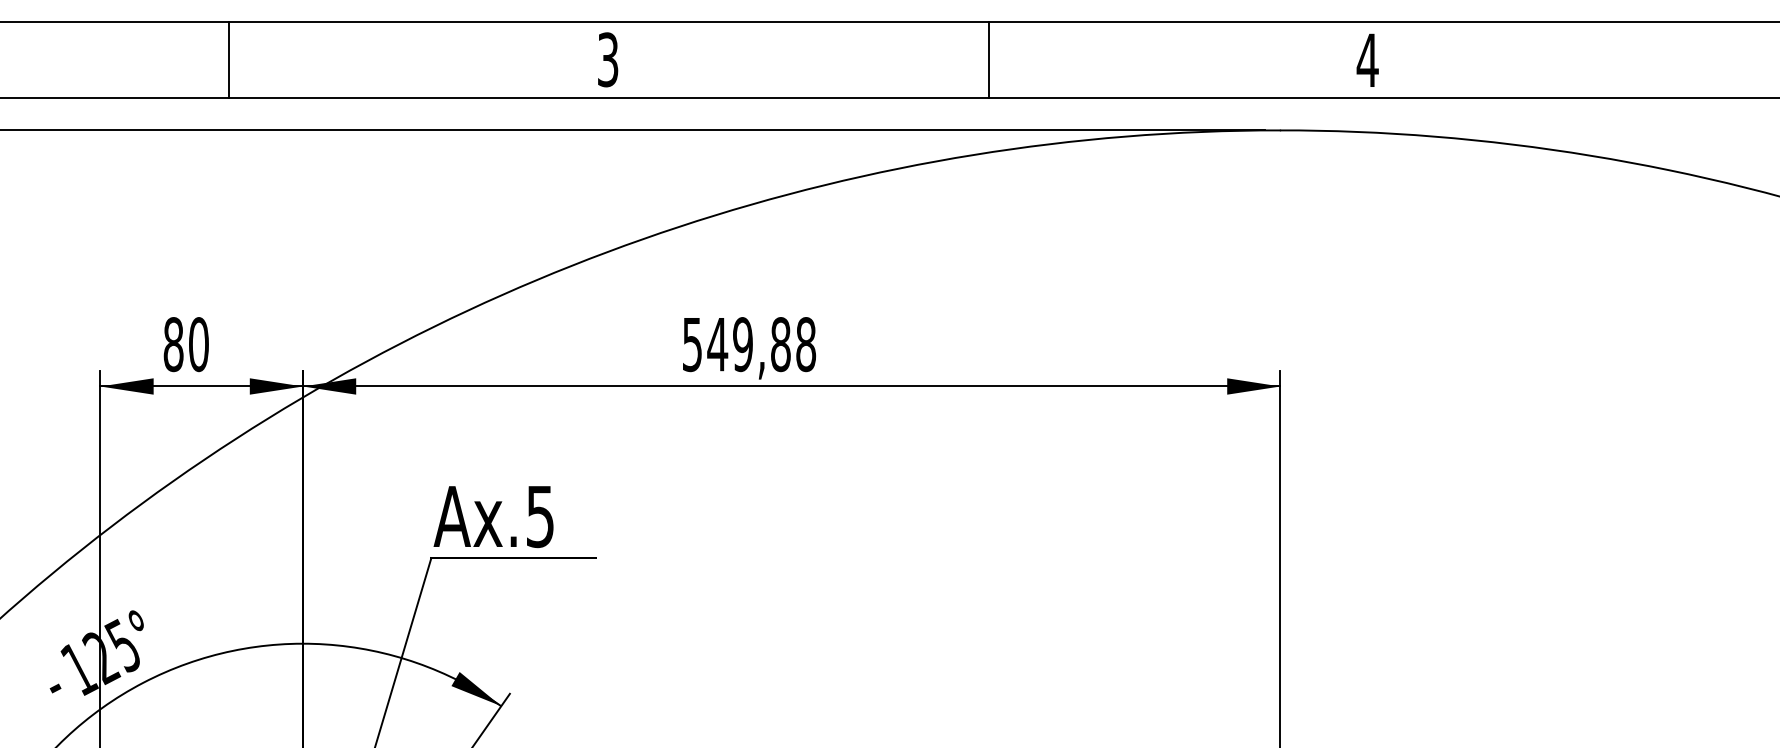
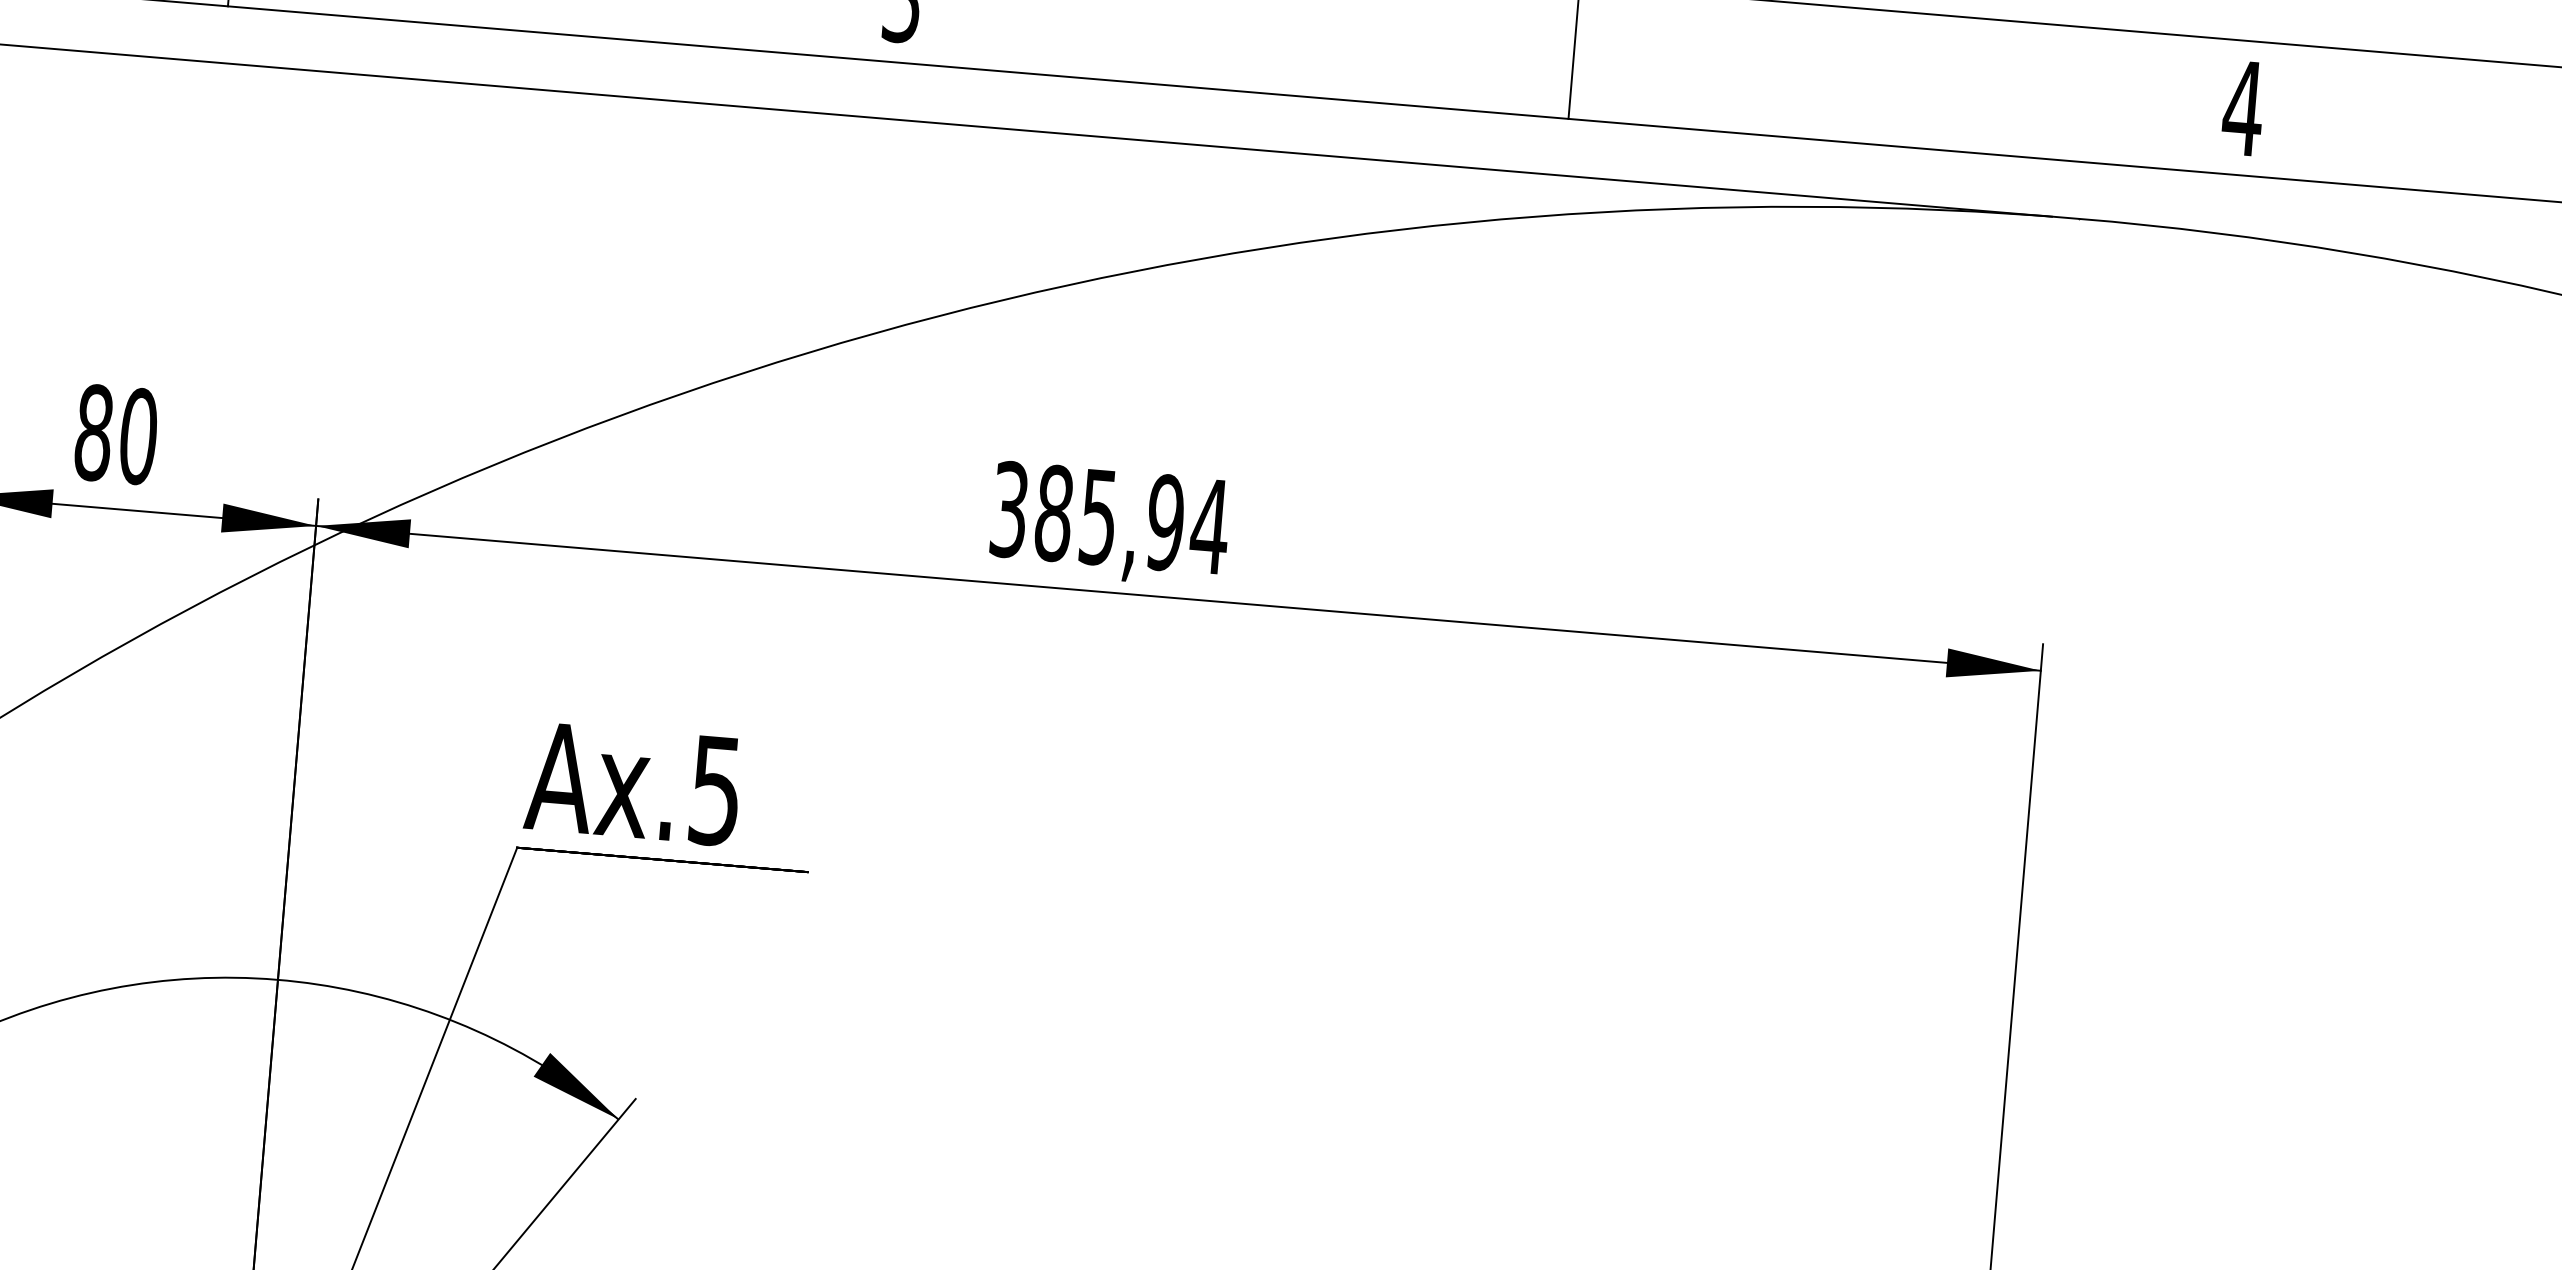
text: (749, 344) -> (1110, 517), 549,88 -> 385,94

